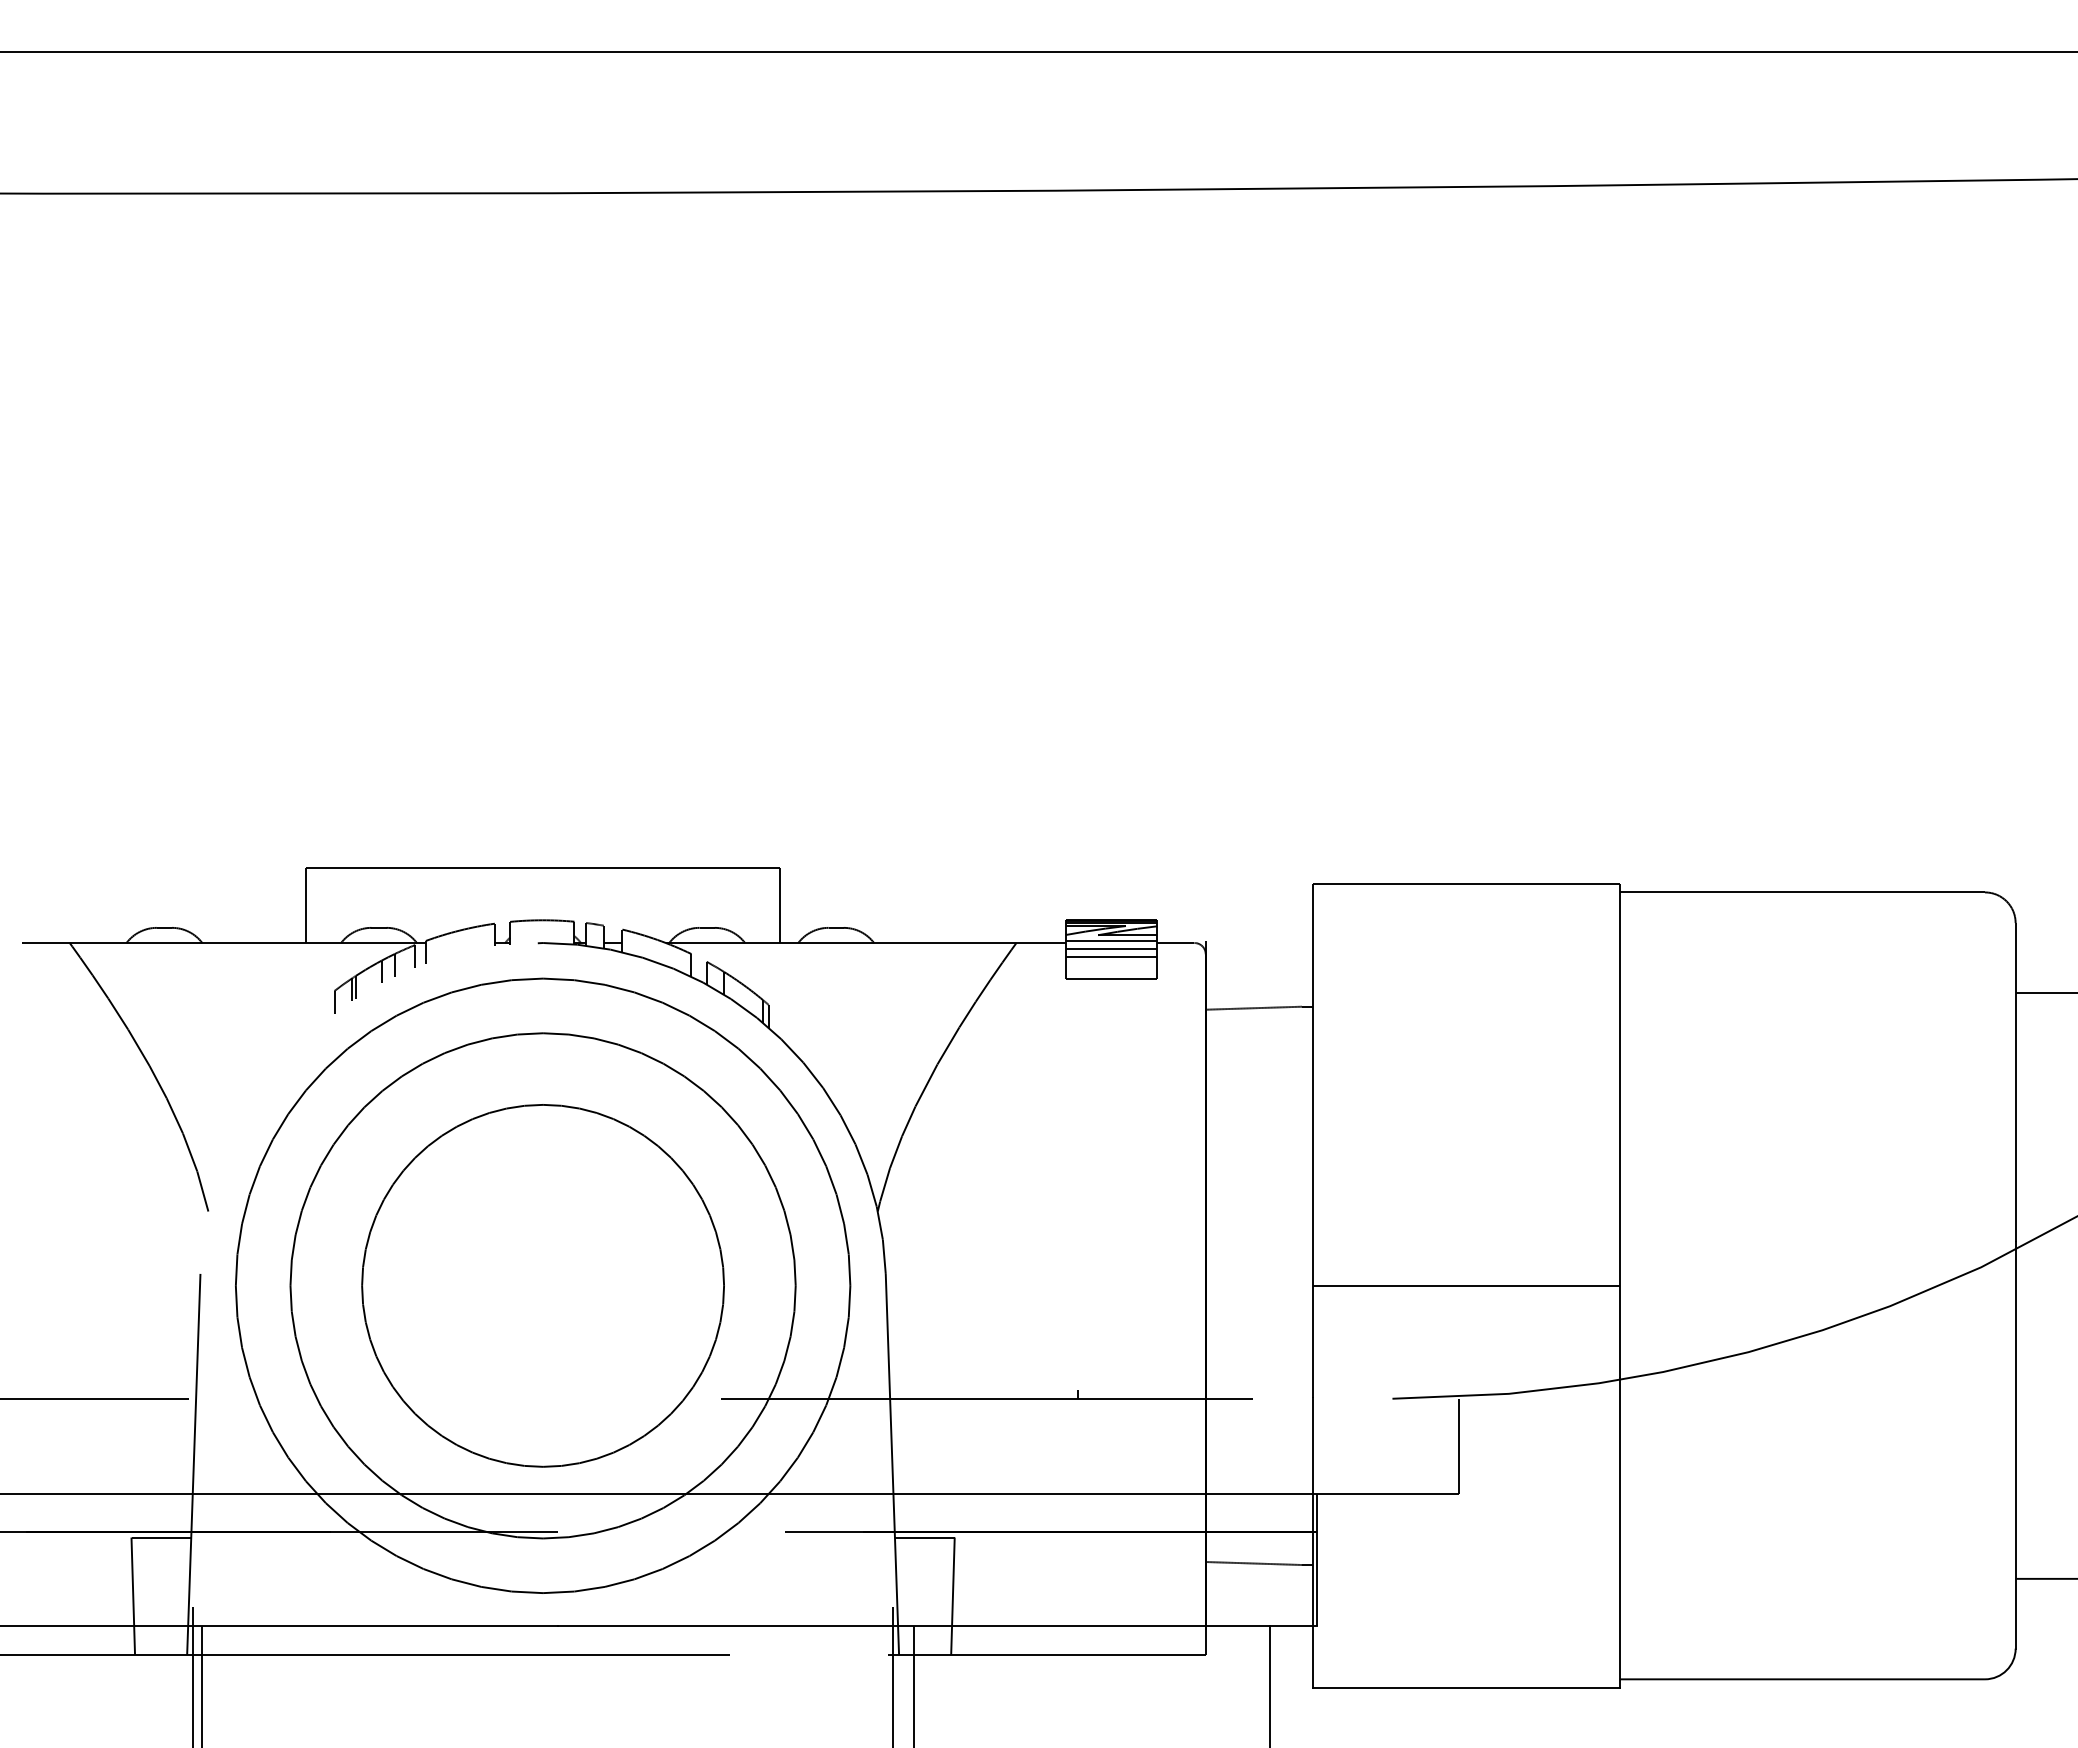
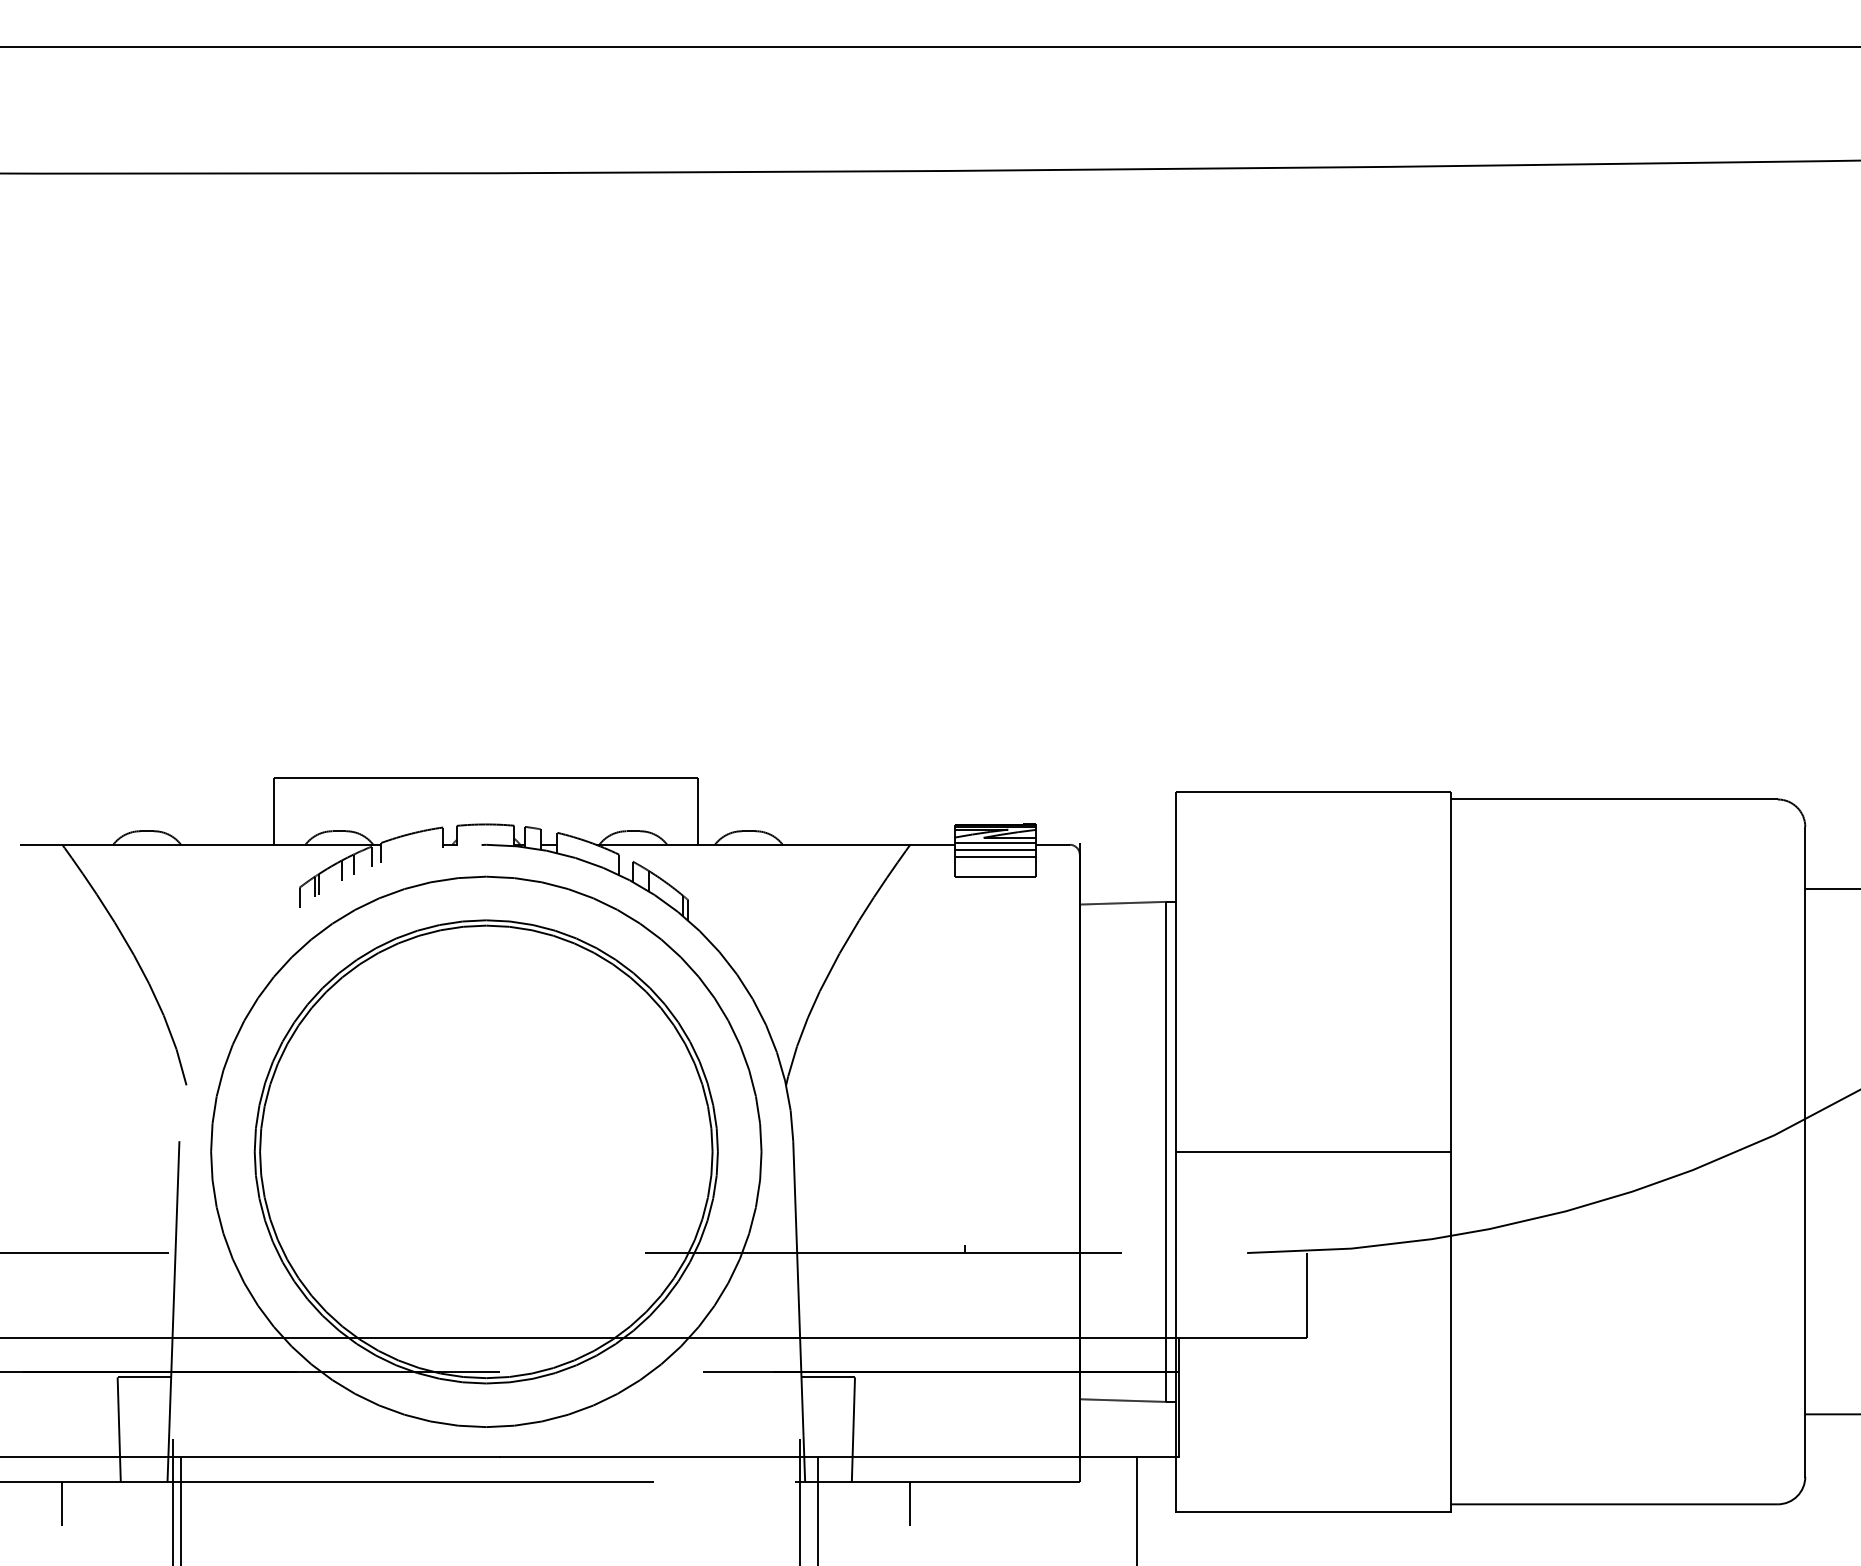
circle: (542, 1285) -> (485, 1151), size x1.43
line: (1301, 1285) -> (1165, 1151), added
line: (69, 1678) -> (62, 1503), added
line: (1016, 1678) -> (910, 1503), added

